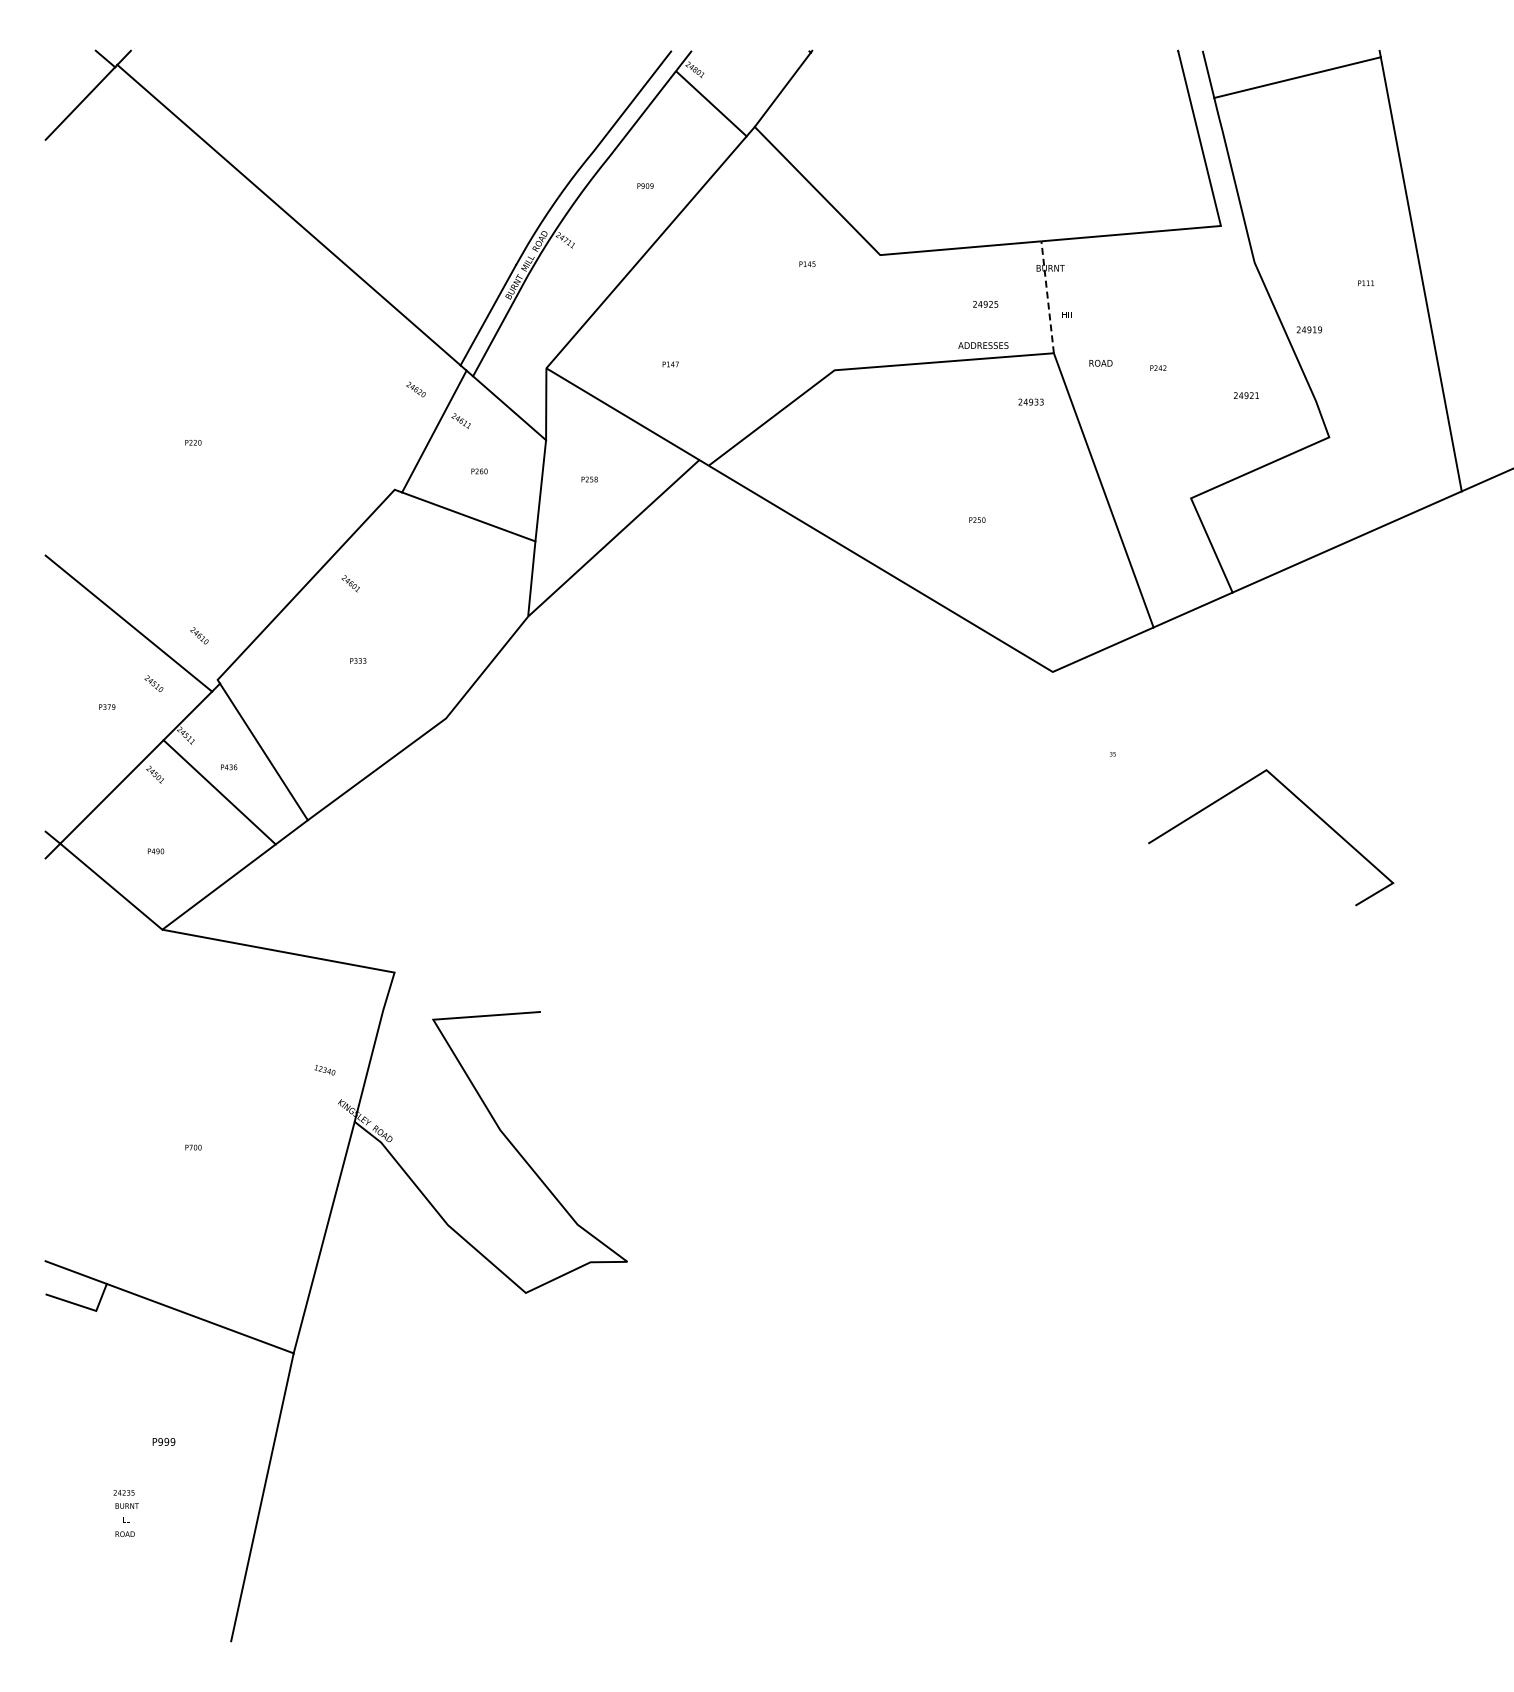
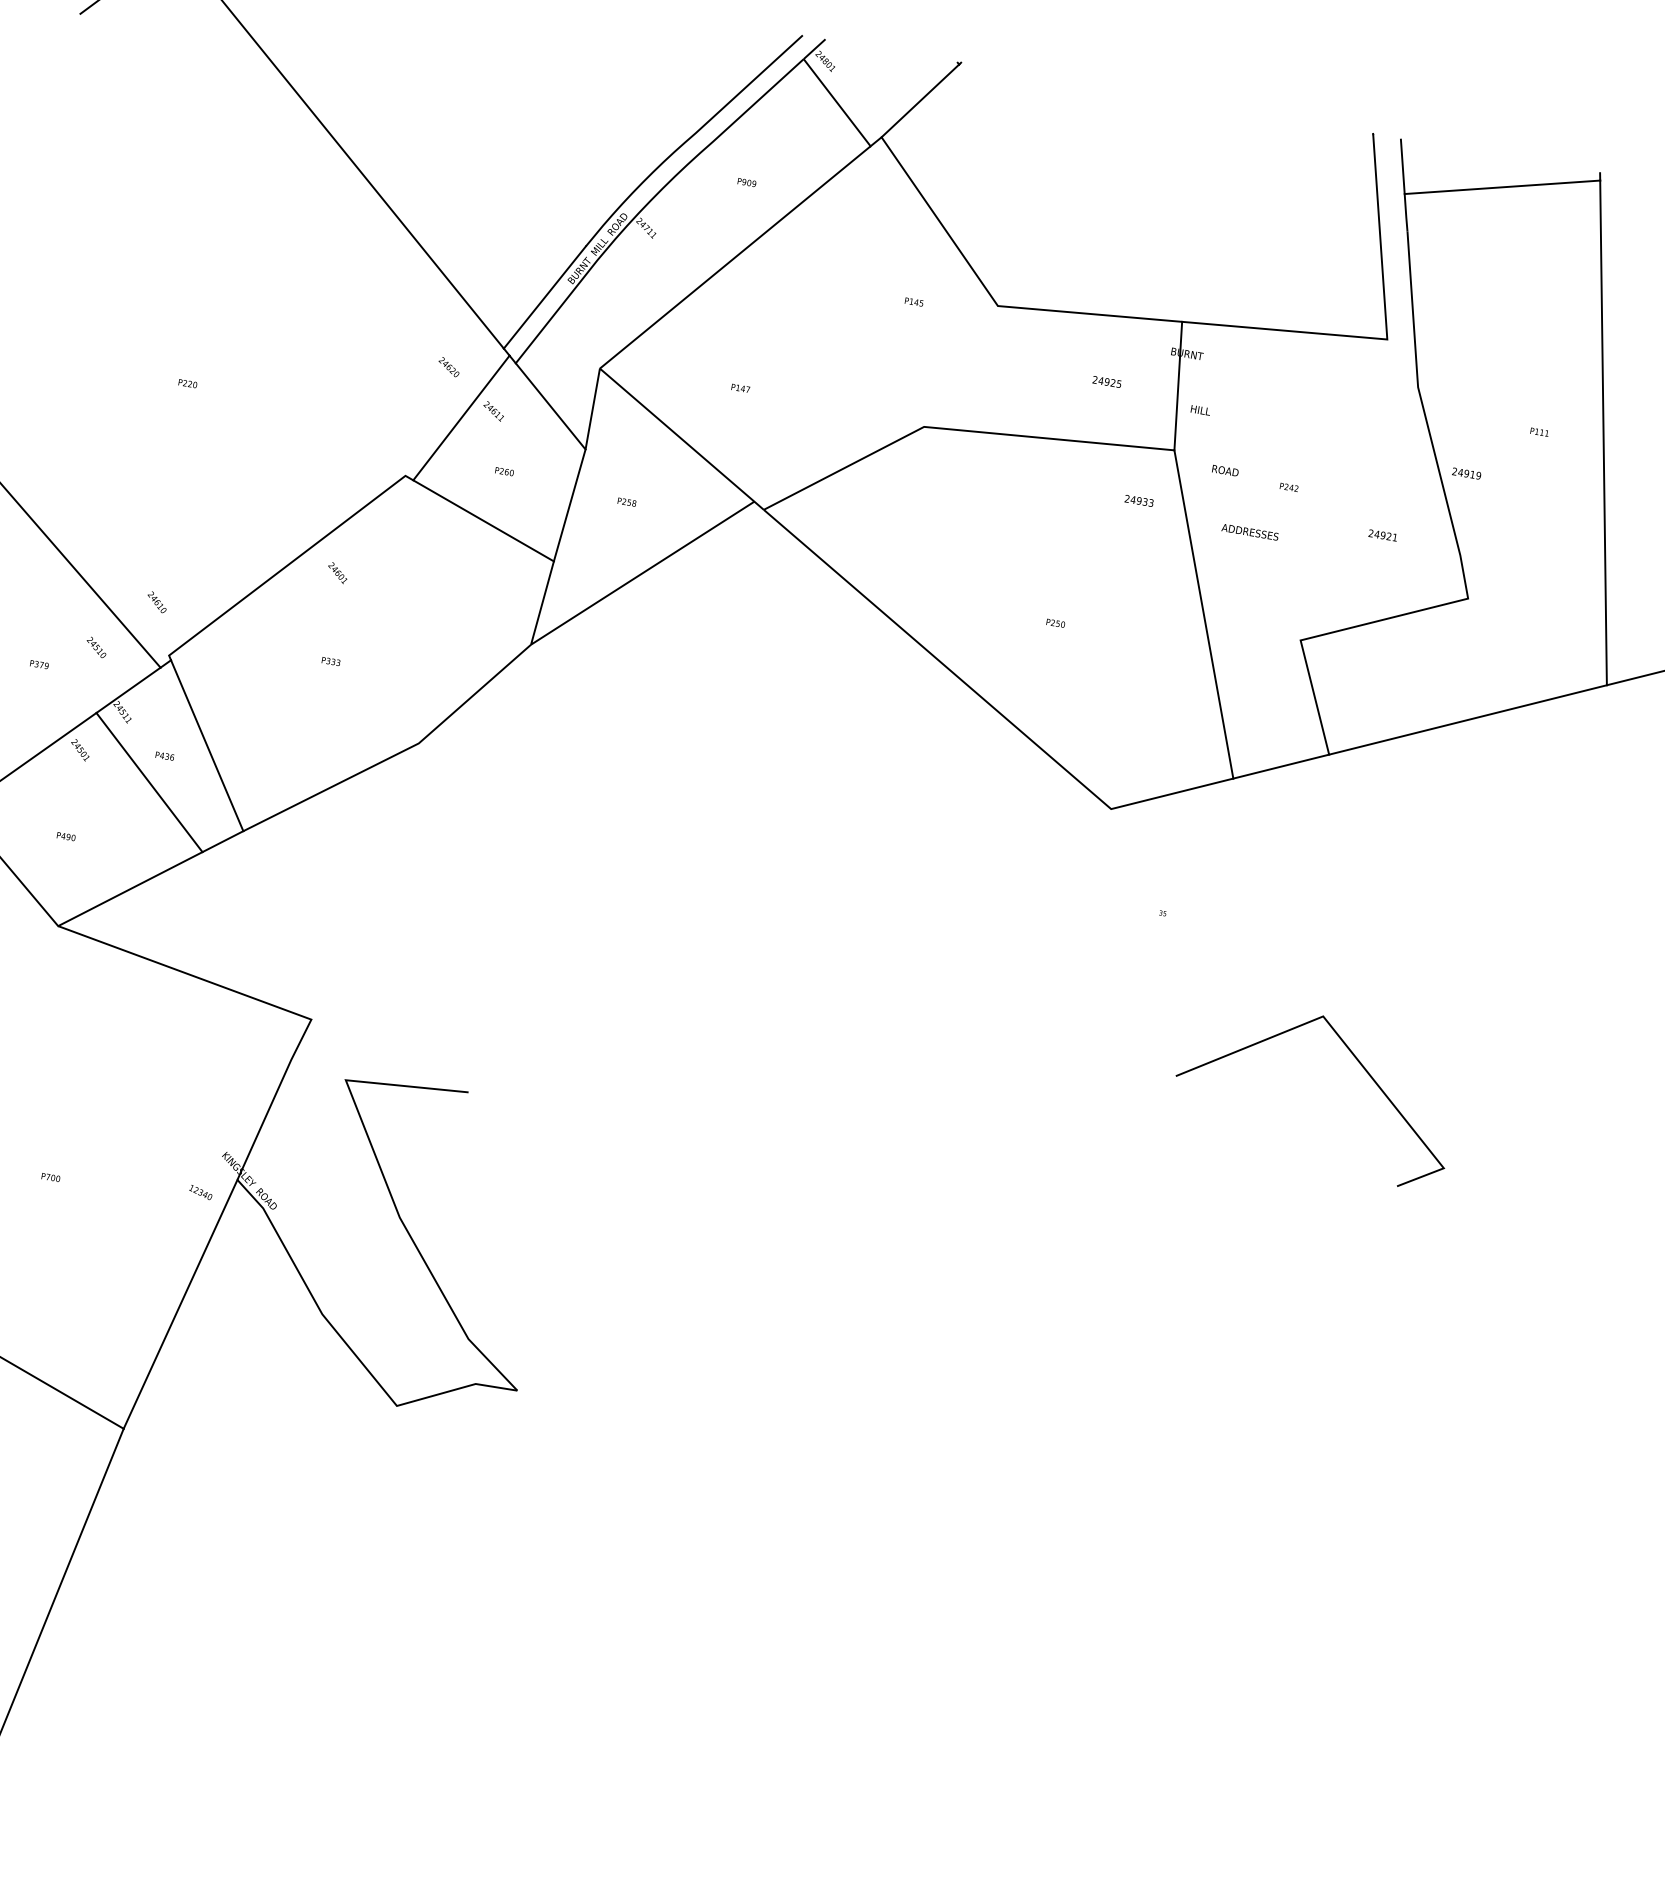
line: (1047, 296) -> (1178, 385), dashed -> solid
text: (983, 345) -> (1250, 532), moved
line: (1303, 804) -> (1358, 1062), moved
text: (324, 1070) -> (200, 1192), moved

